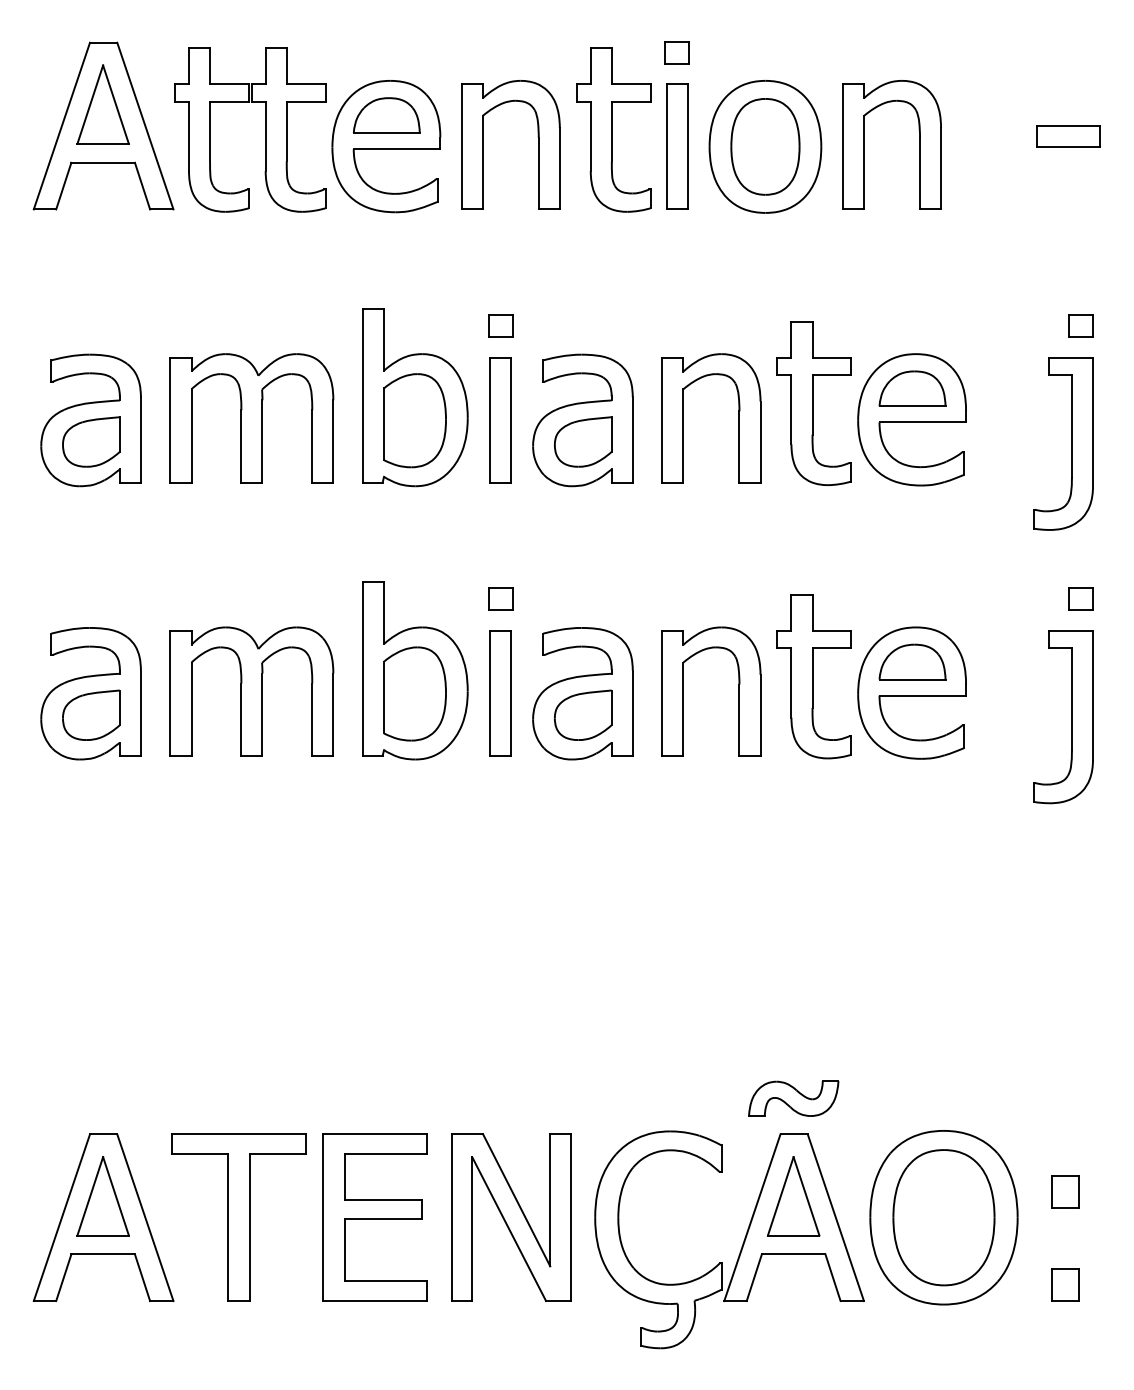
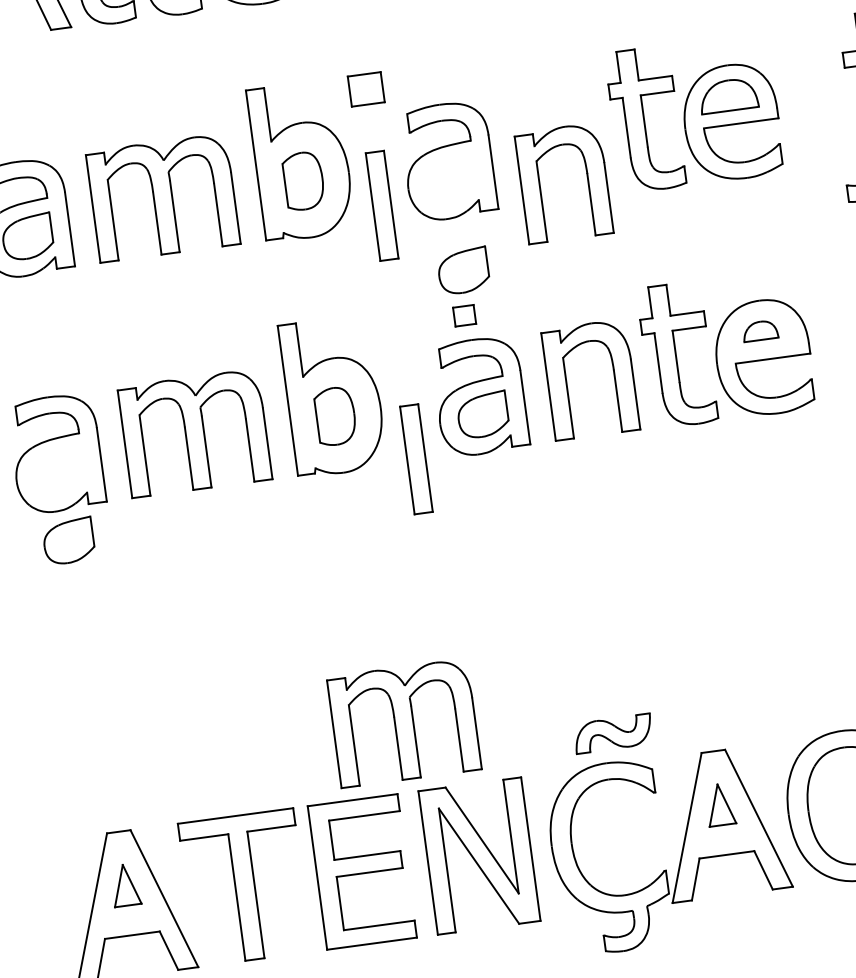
part: (500, 325) -> (366, 89), size x1.6
part: (738, 418) -> (587, 180), moved
part: (414, 420) -> (303, 180), size x0.7
part: (500, 420) -> (382, 206), moved
part: (583, 441) -> (463, 270), moved
part: (500, 598) -> (464, 315), moved
part: (912, 661) -> (760, 330), size x0.6
part: (414, 693) -> (335, 415), size x0.7
part: (500, 693) -> (416, 459), moved
part: (91, 714) -> (68, 540), moved
part: (445, 1054) -> (403, 723), added
part: (793, 1098) -> (613, 733), moved
part: (102, 1196) -> (125, 885), size x0.6
part: (793, 1196) -> (720, 804), size x0.6

